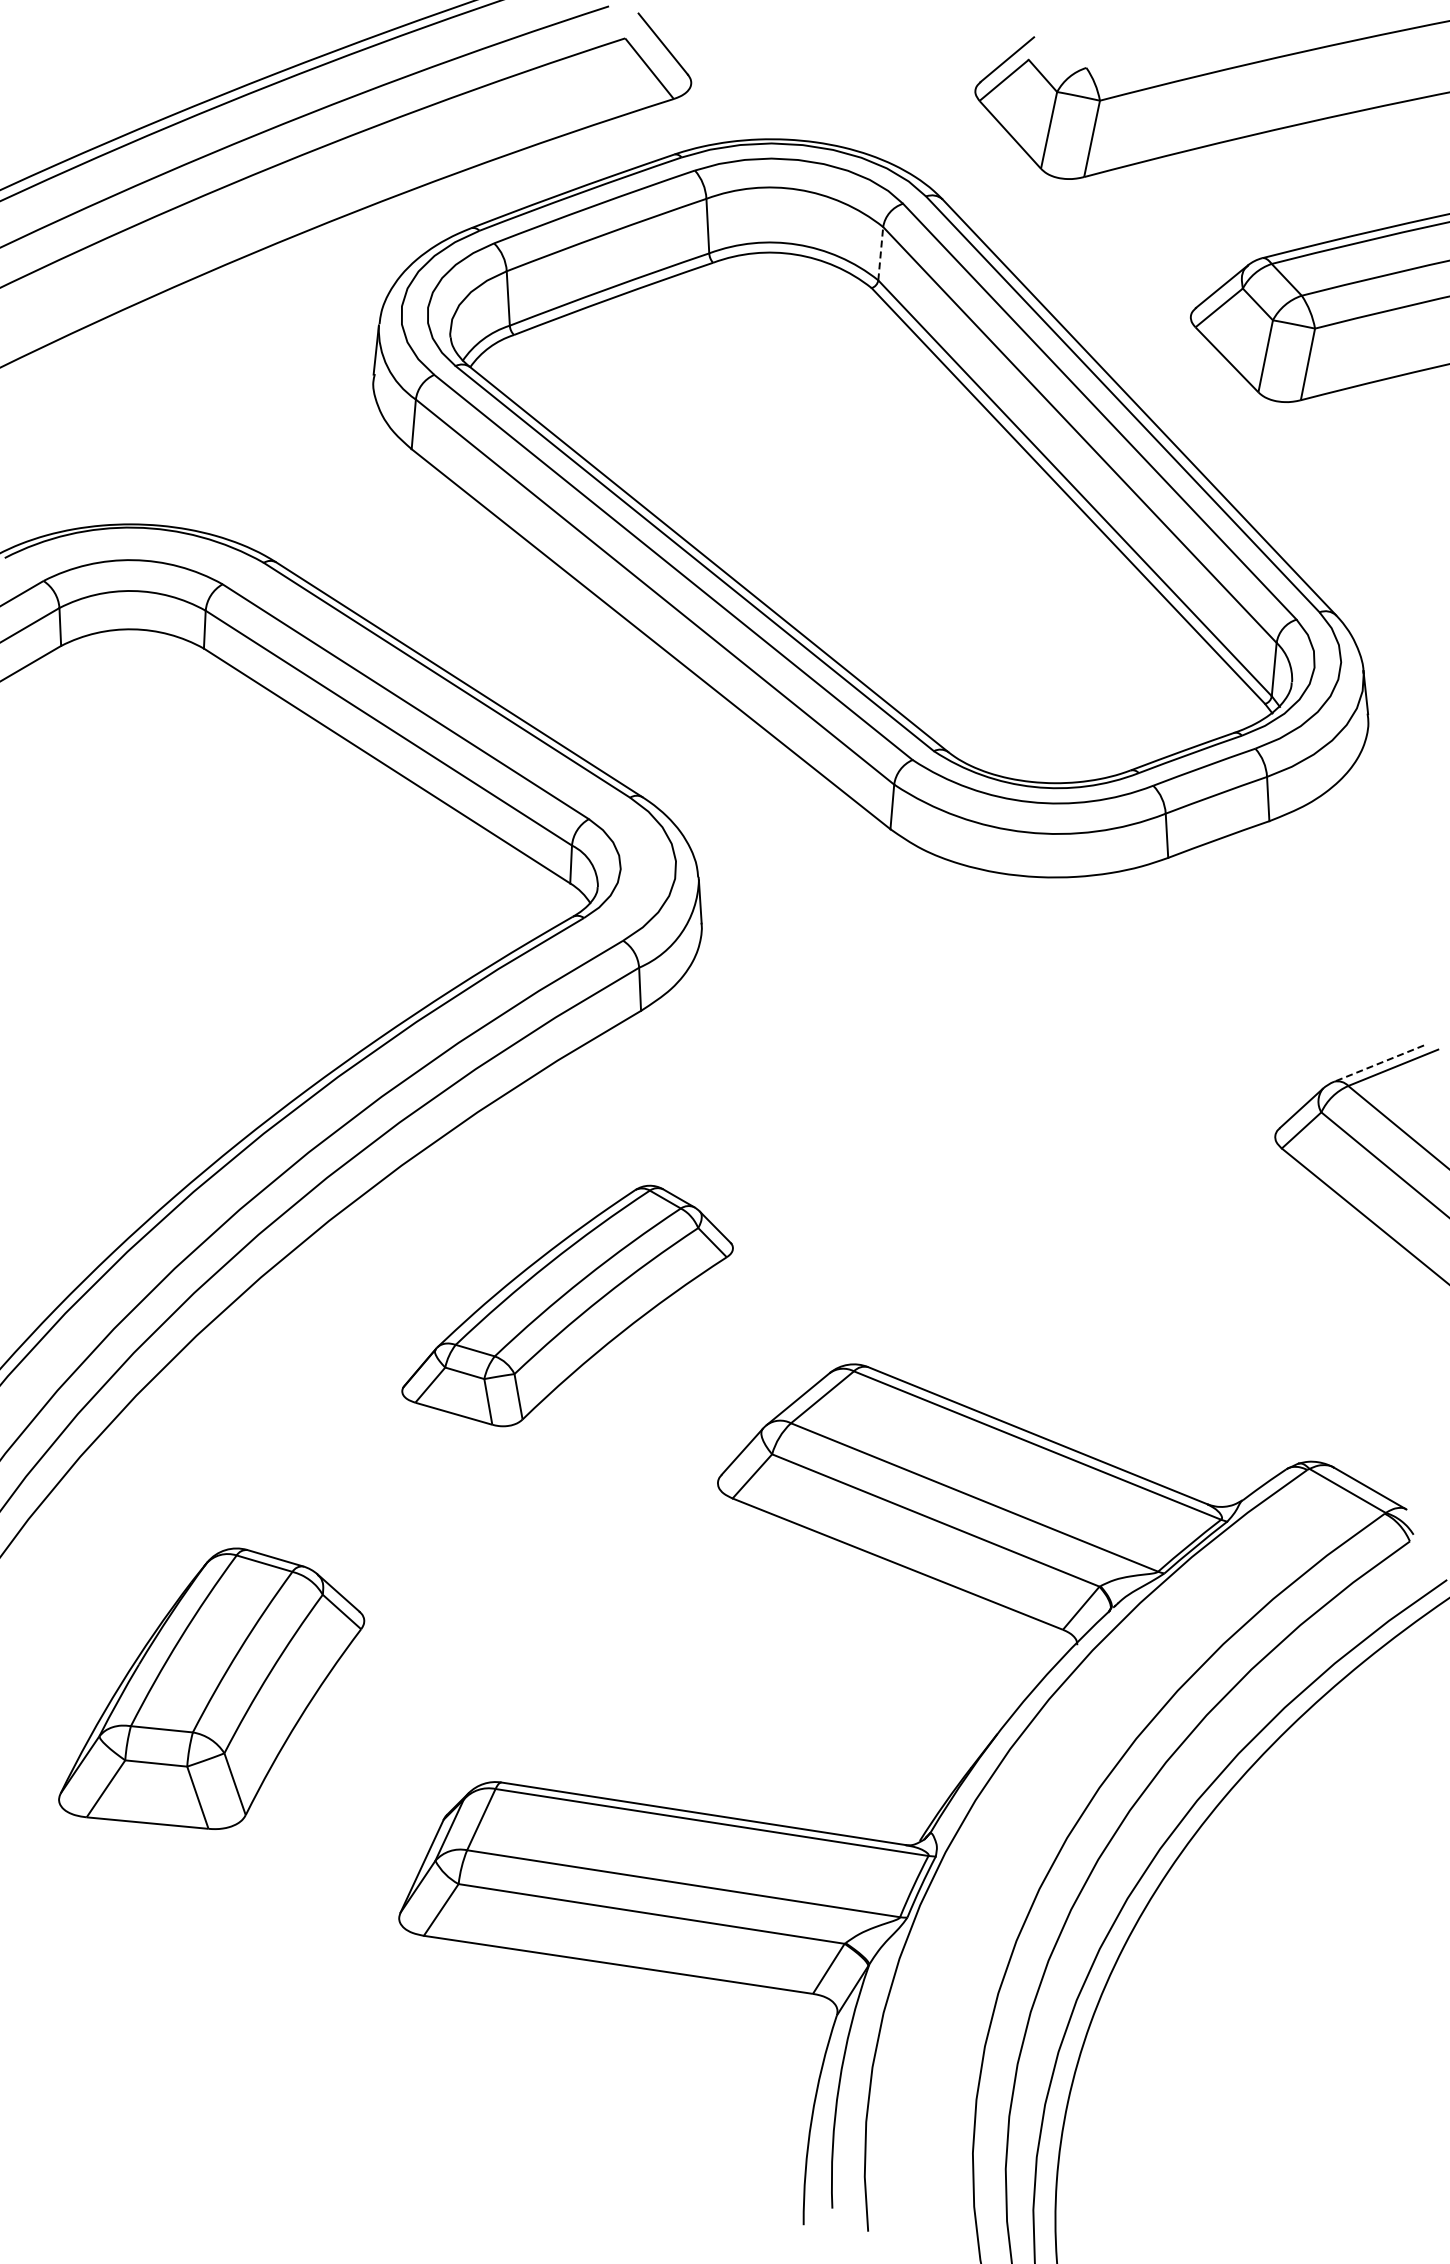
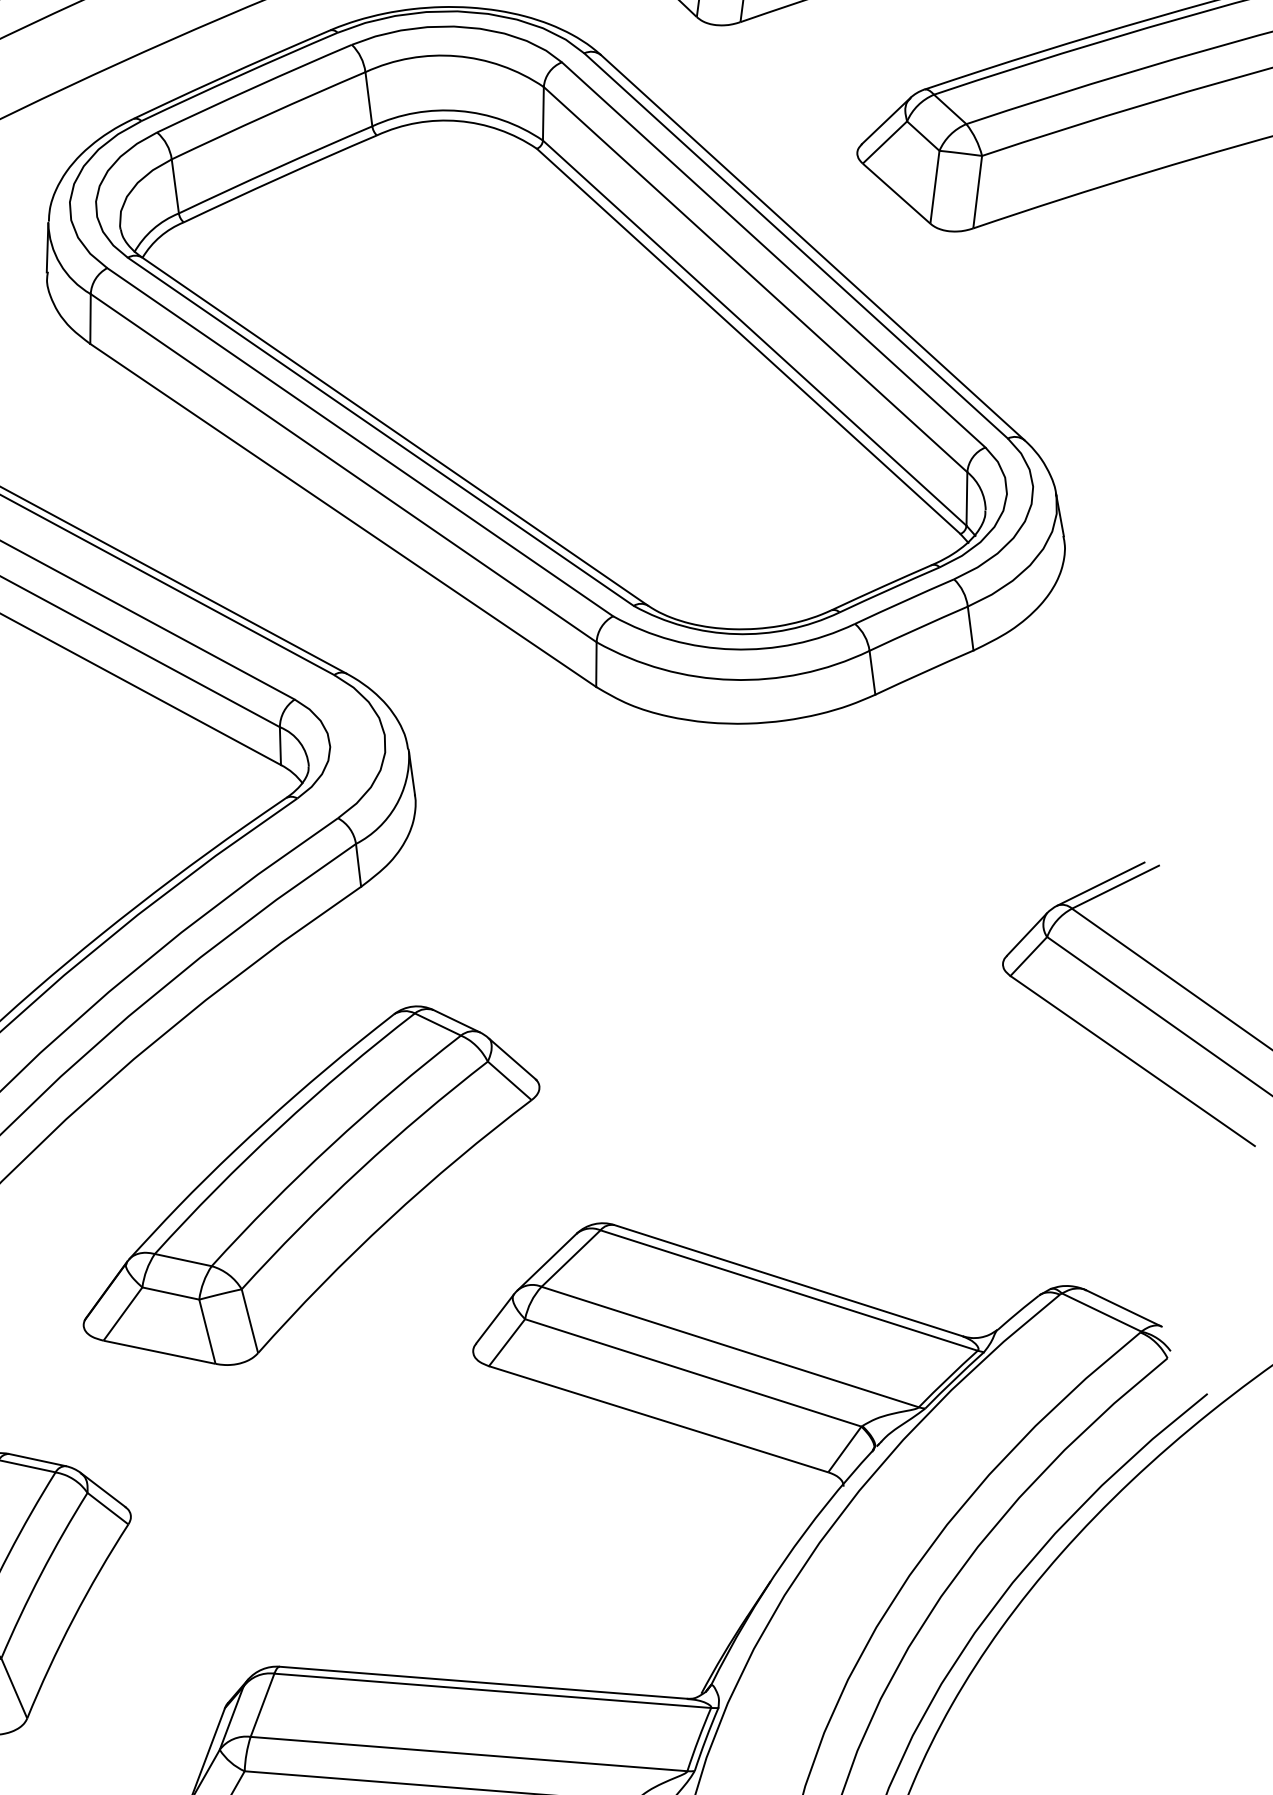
line: (880, 253) -> (543, 113), dashed -> solid
line: (1379, 1063) -> (1101, 883), dashed -> solid
part: (567, 1305) -> (309, 1186), size x1.43

